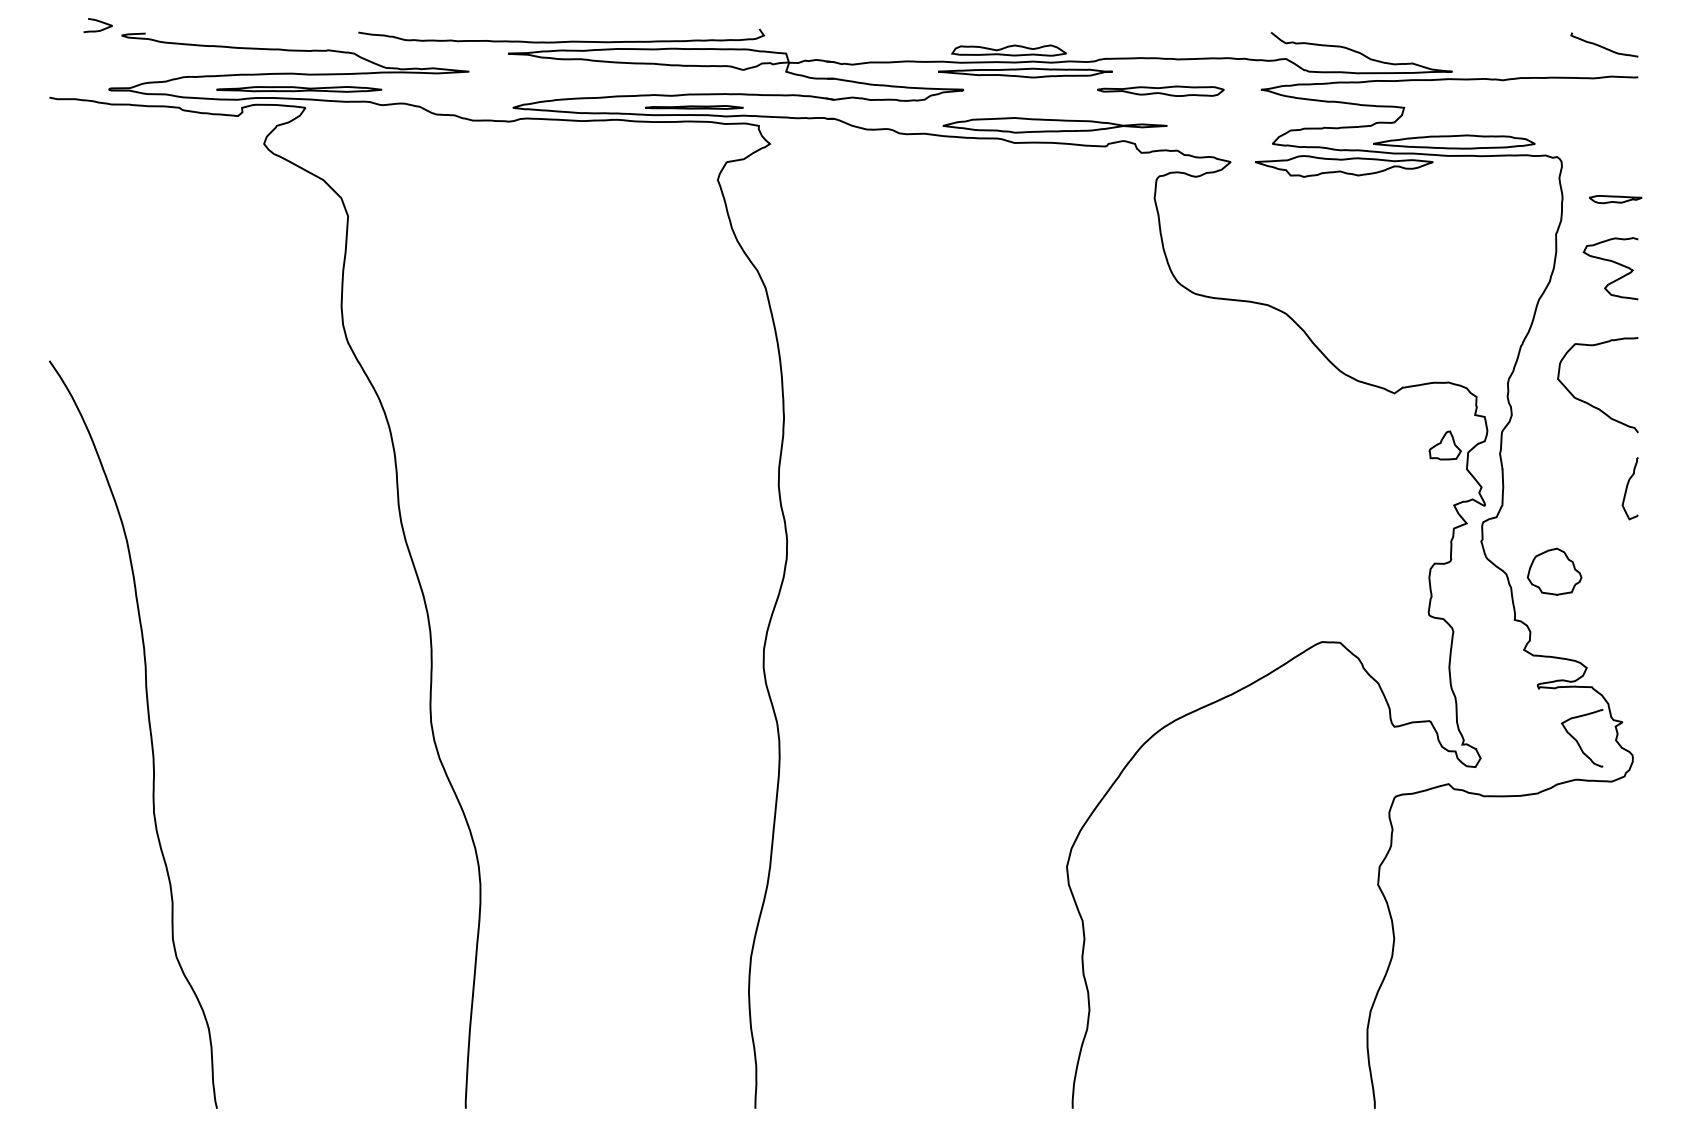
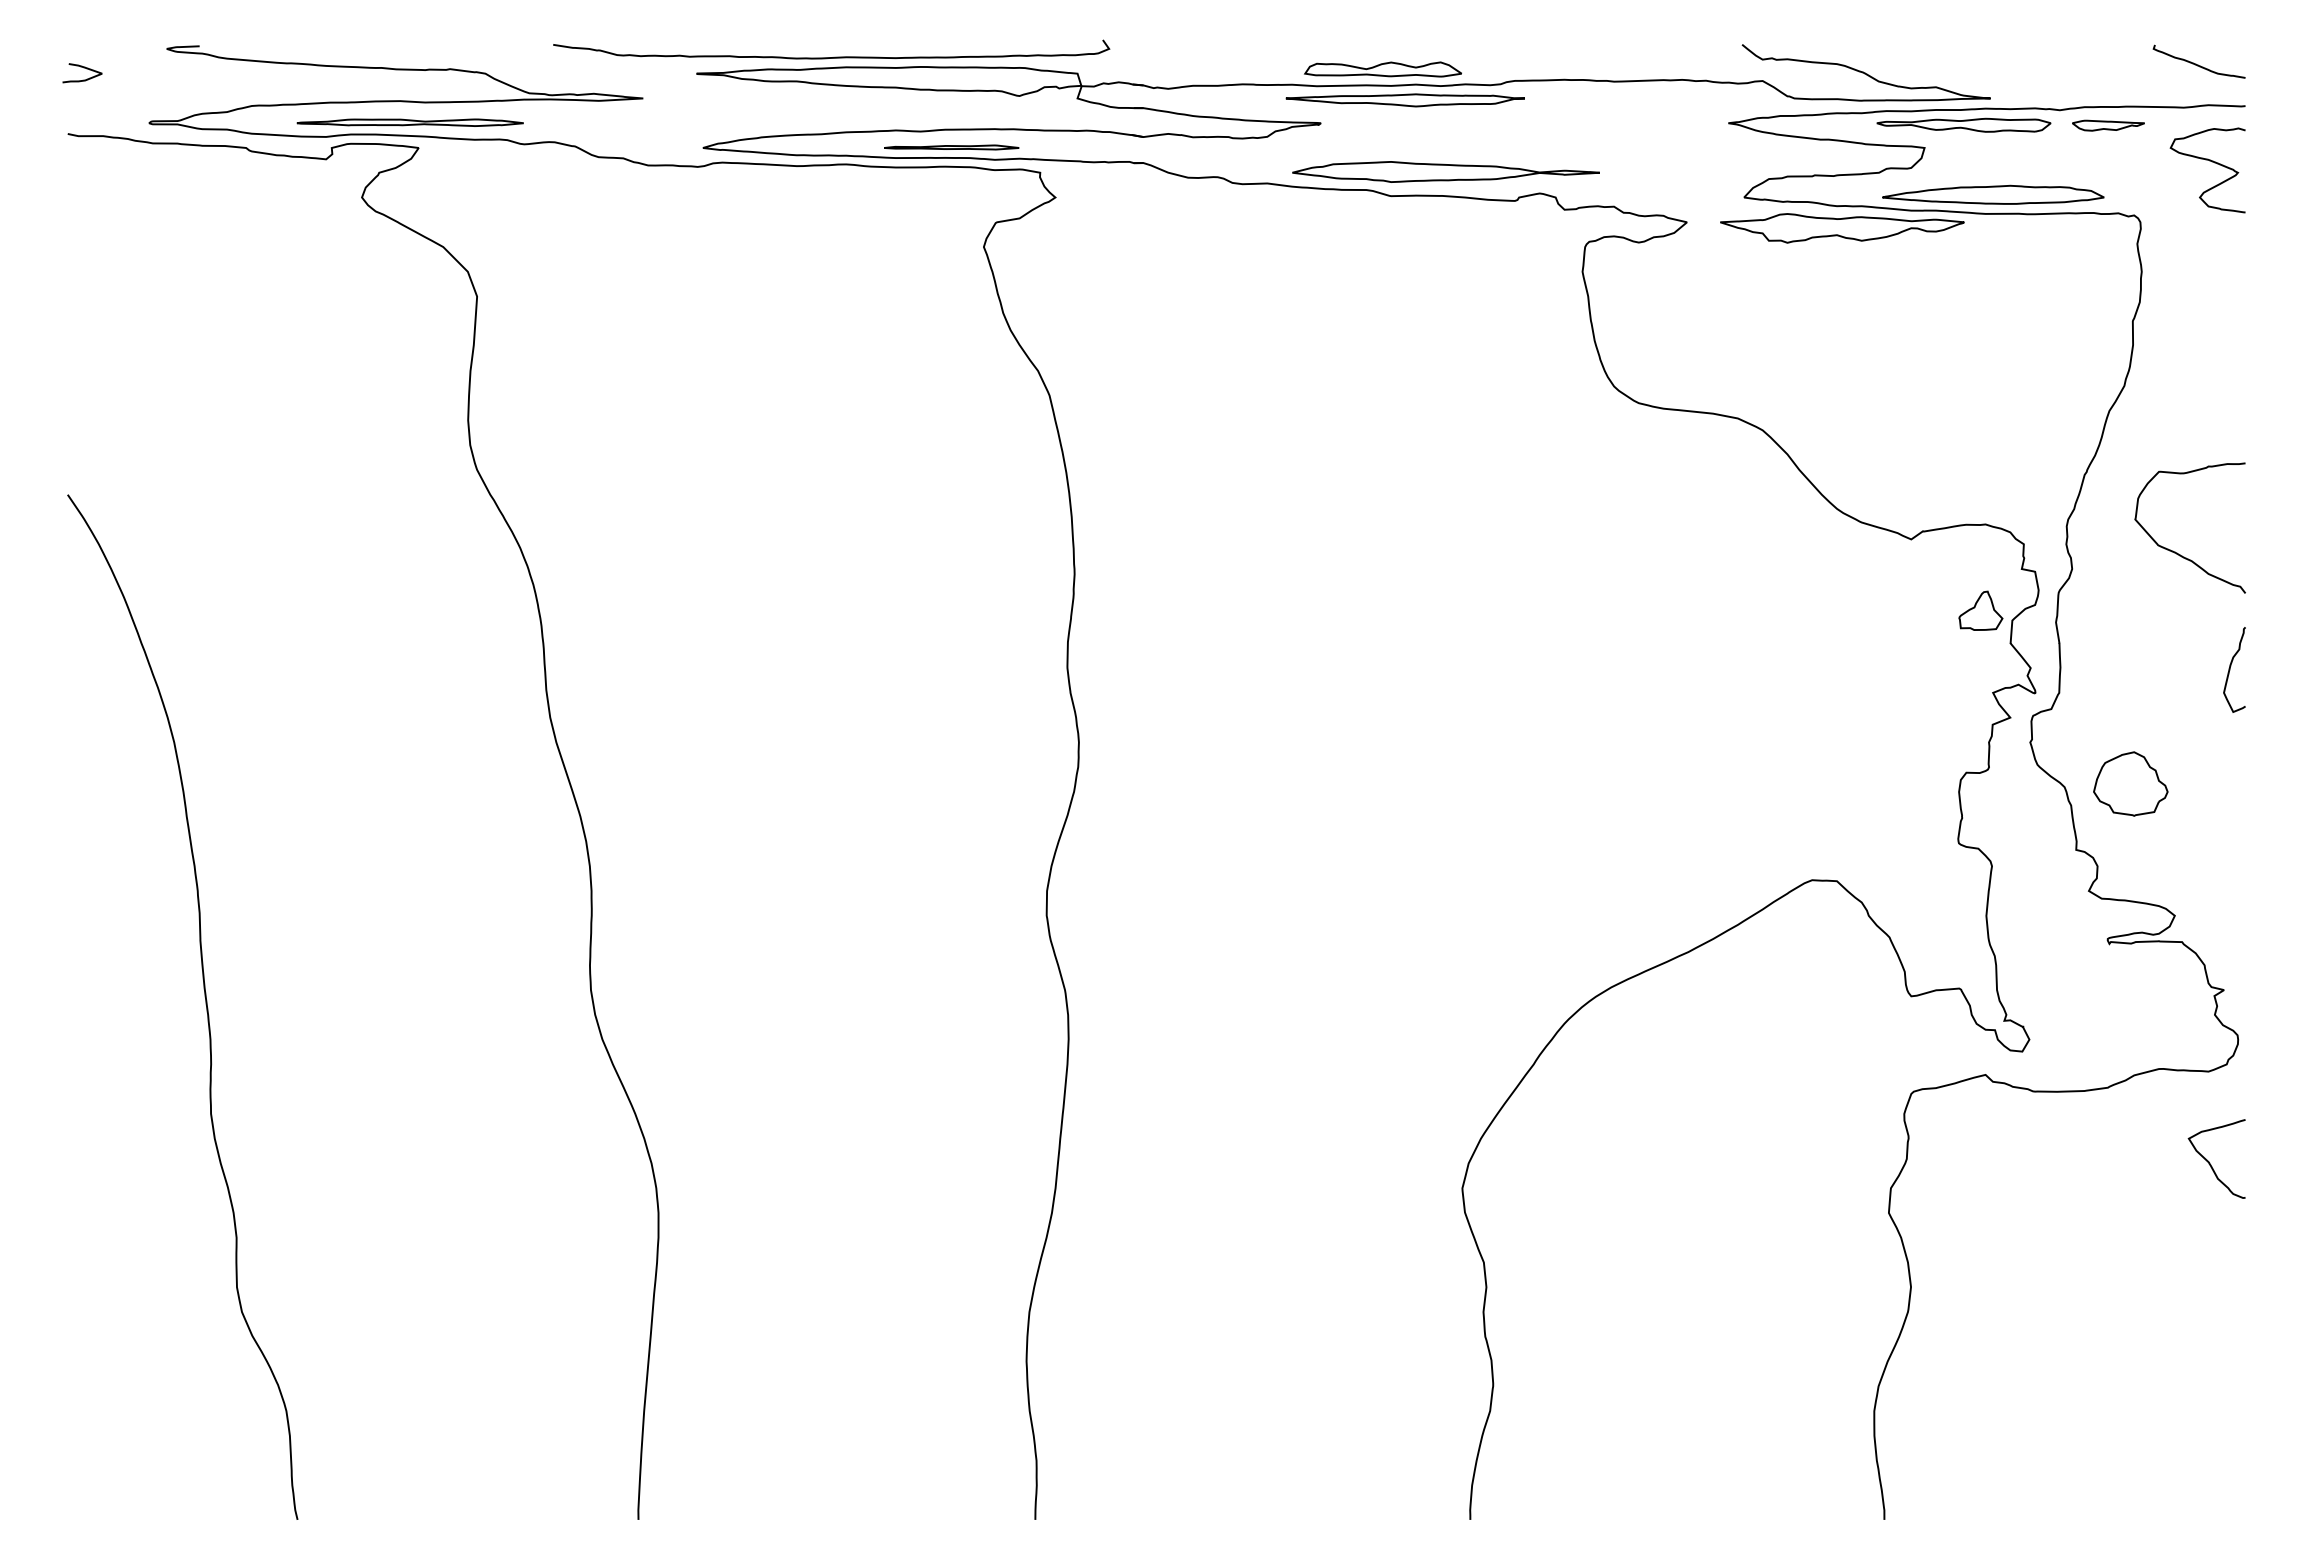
curve: (98, 22) -> (83, 68), moved
curve: (563, 41) -> (834, 56), moved
part: (1160, 90) -> (1963, 124), moved
part: (1615, 199) -> (2108, 125), moved
curve: (1612, 262) -> (2209, 161), moved
curve: (1577, 740) -> (2209, 1161), moved

